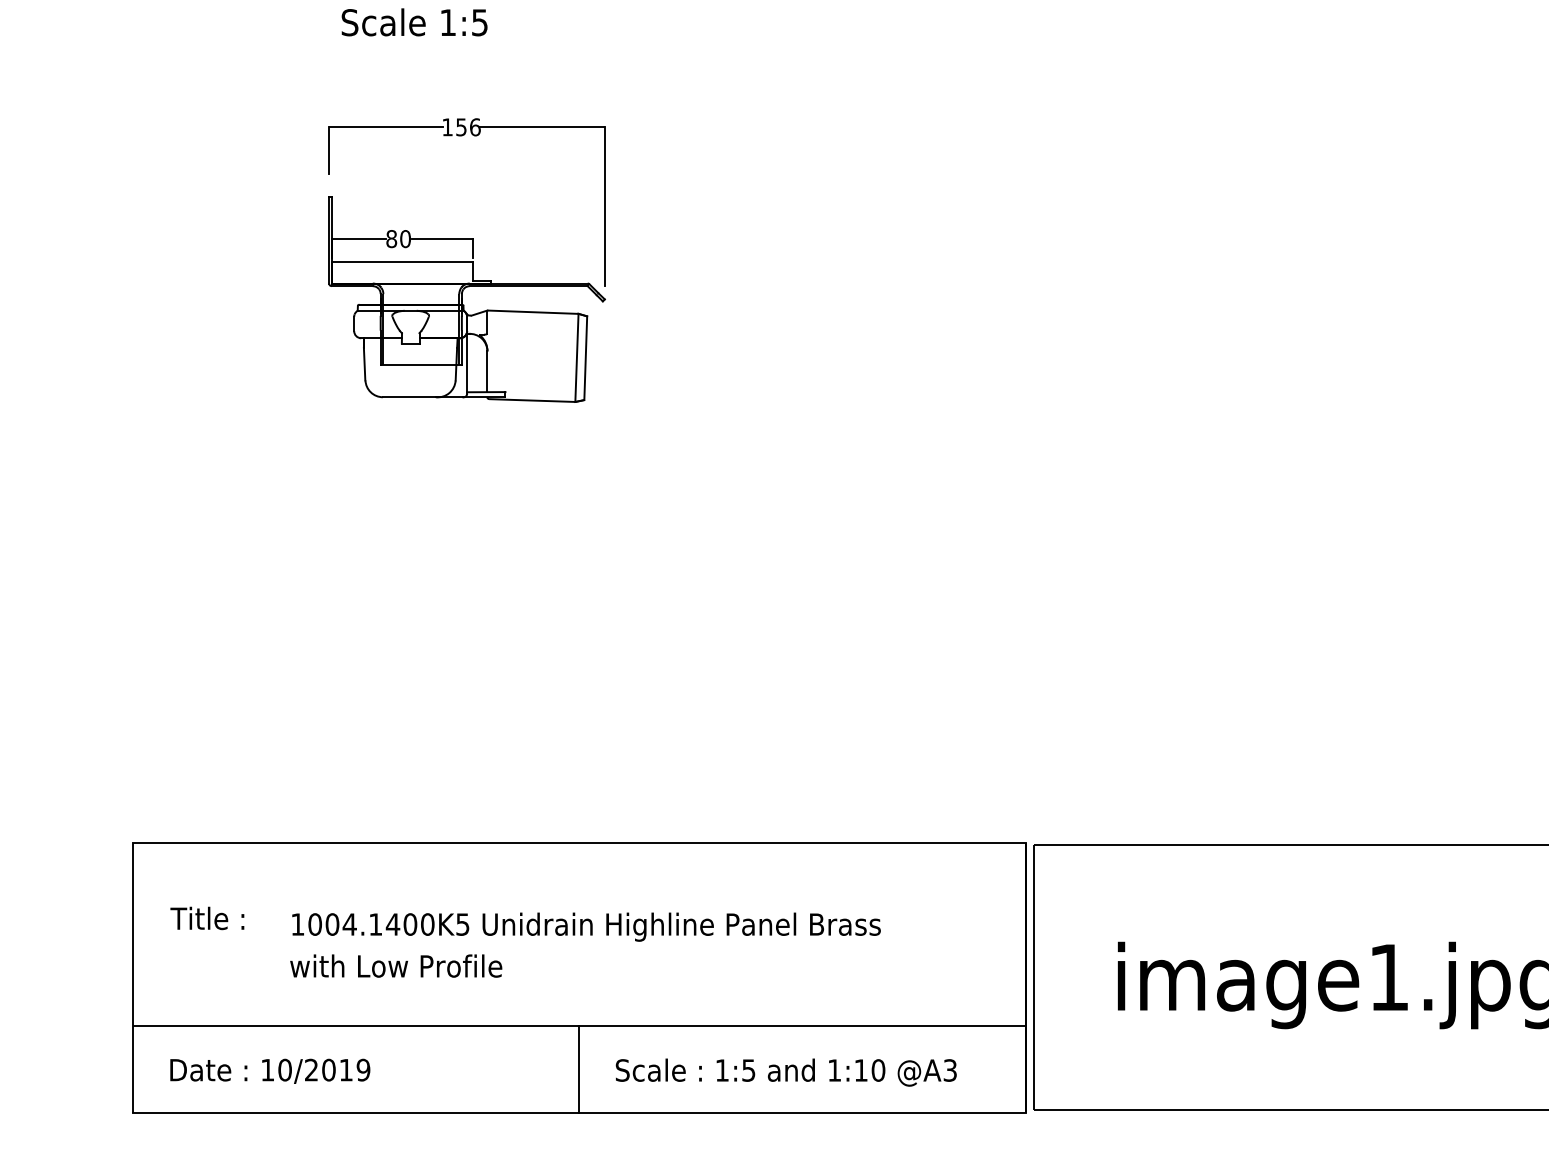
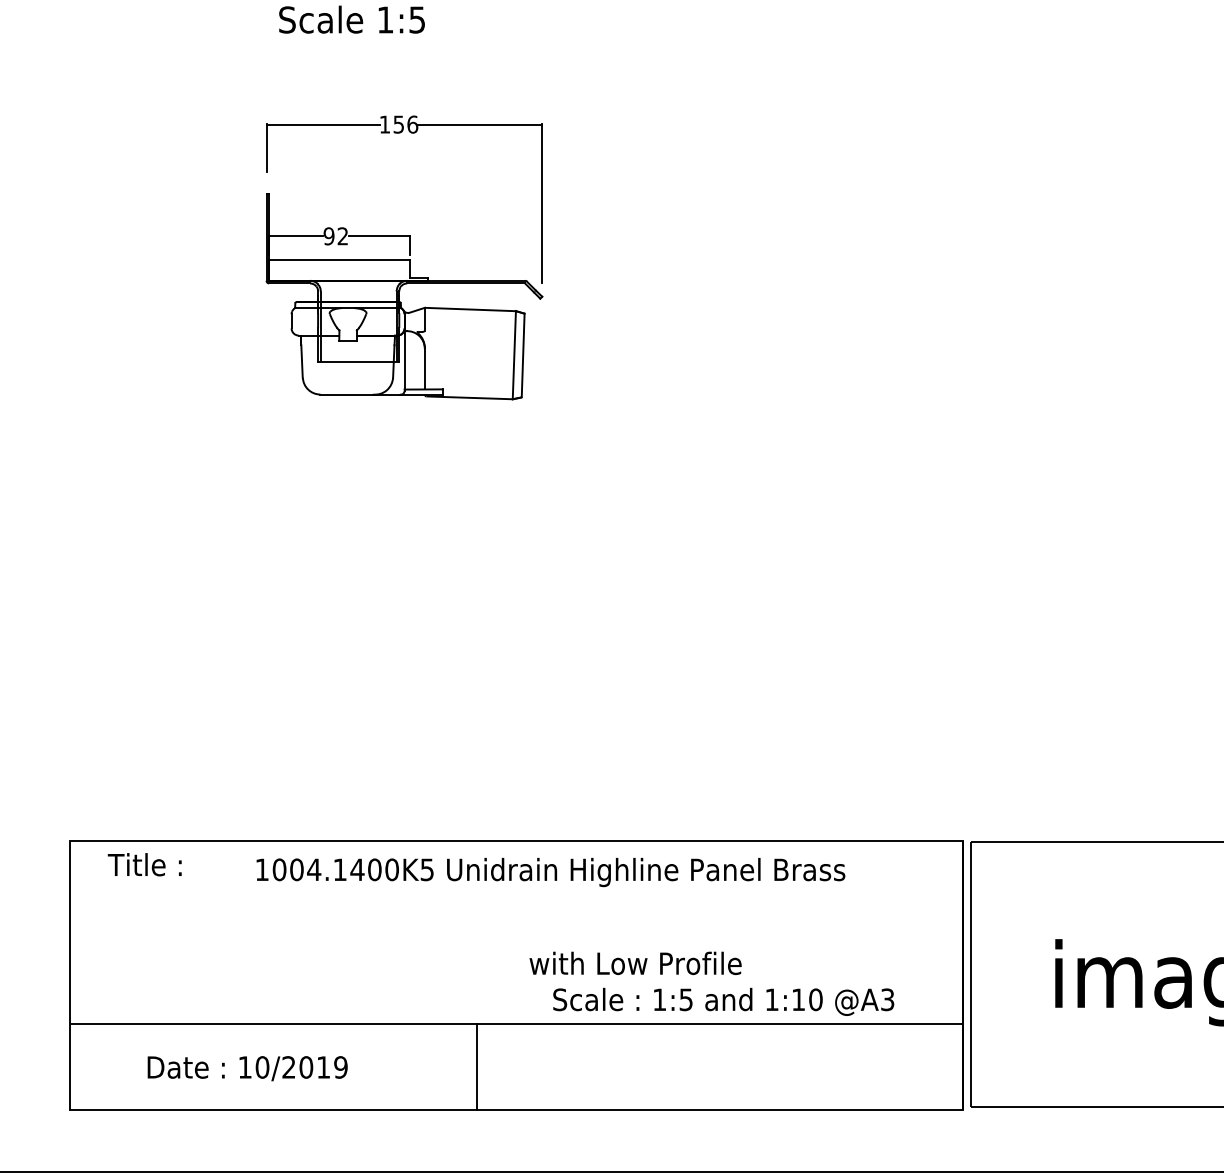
text: (398, 239) -> (335, 236), 80 -> 92
text: (207, 918) -> (144, 864), moved
text: (586, 926) -> (550, 871), moved
text: (396, 965) -> (635, 962), moved
line: (579, 1069) -> (476, 1066), moved
text: (270, 1070) -> (247, 1067), moved
text: (785, 1072) -> (722, 1001), moved

